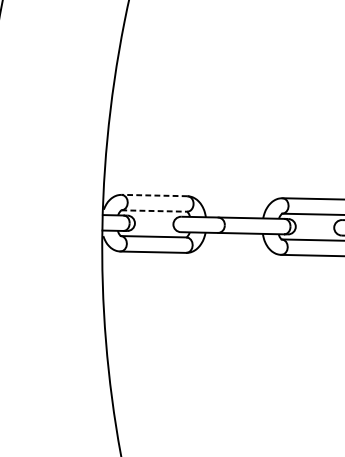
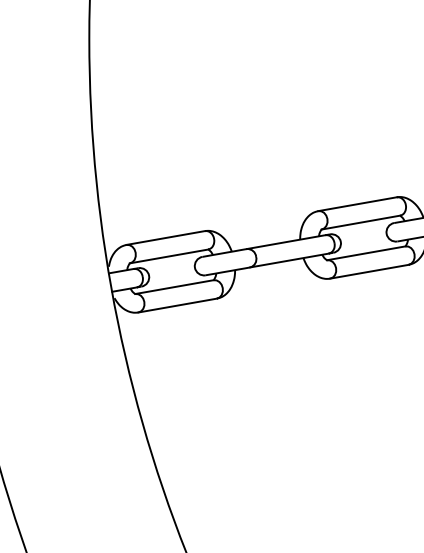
line: (154, 195) -> (165, 237), dashed -> solid
line: (154, 211) -> (169, 256), dashed -> solid

